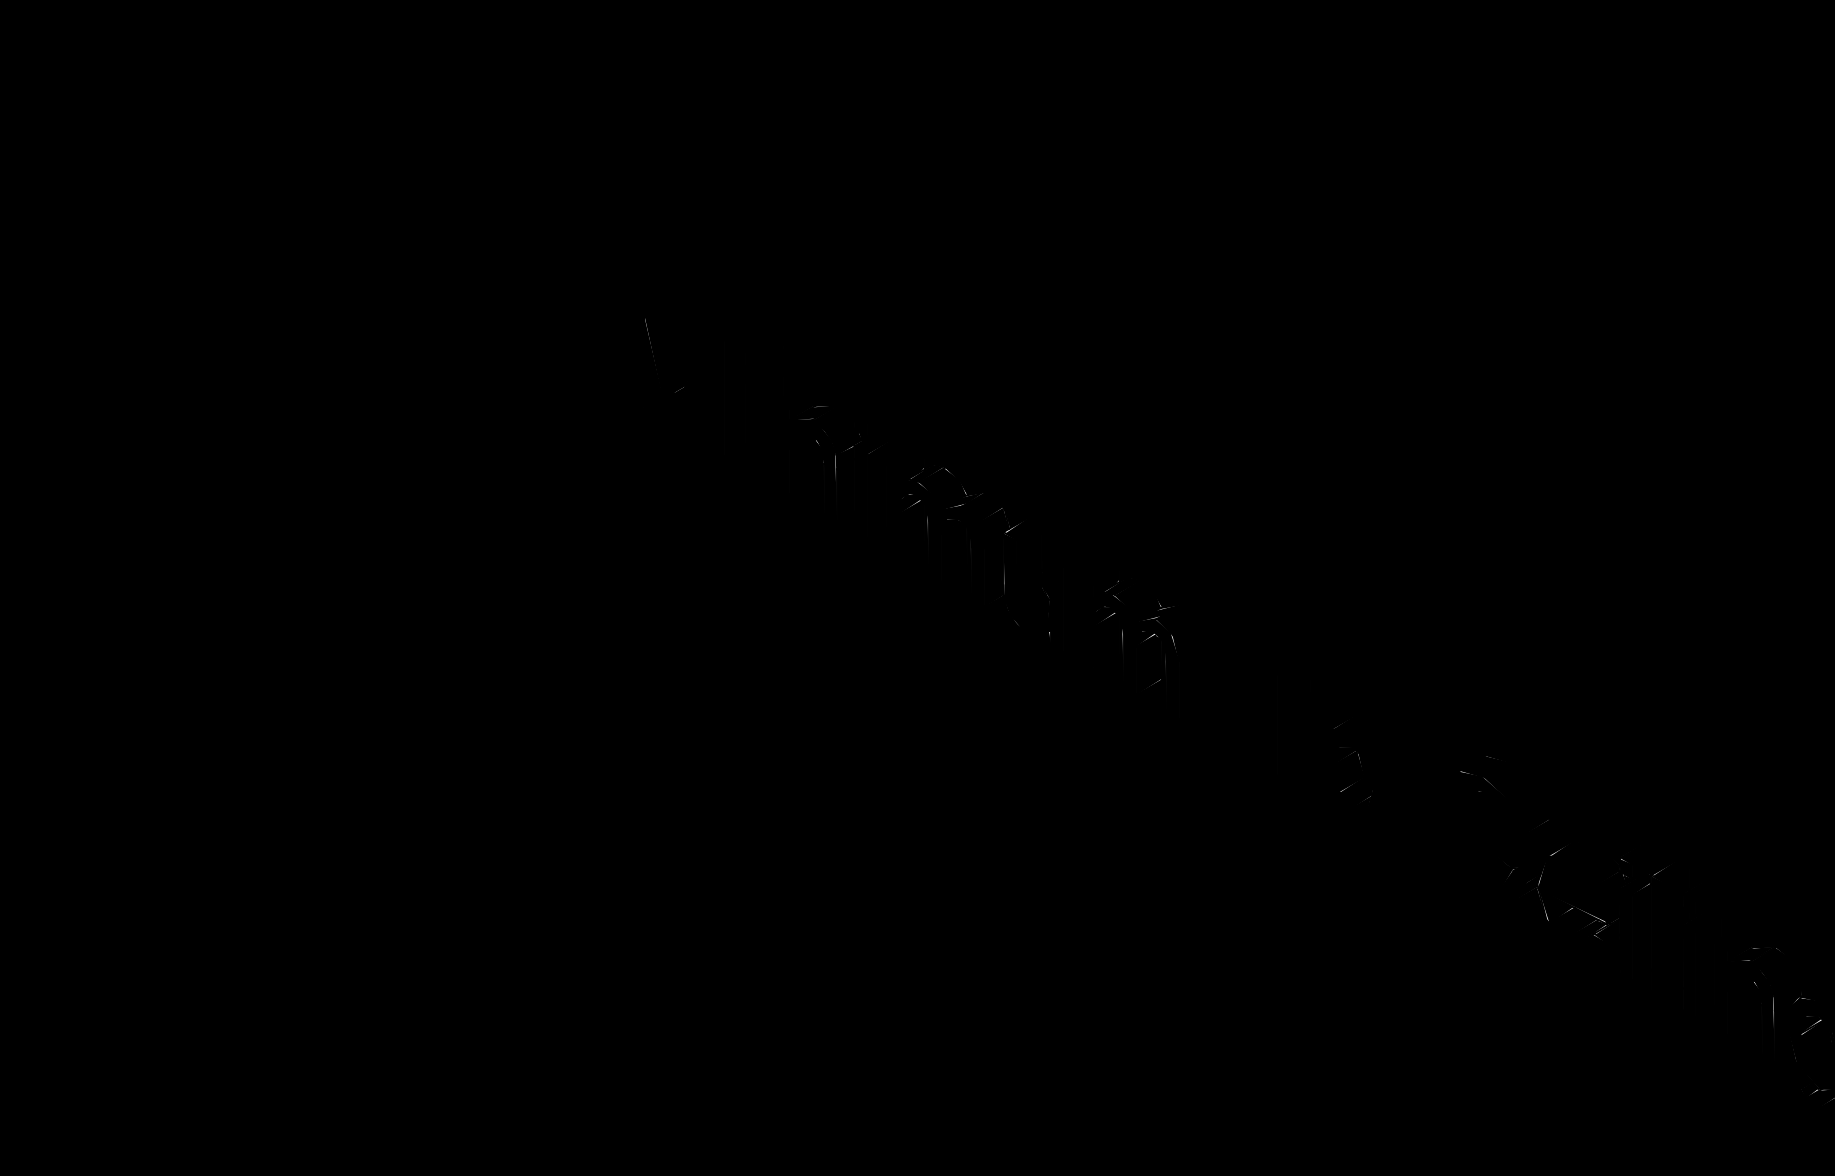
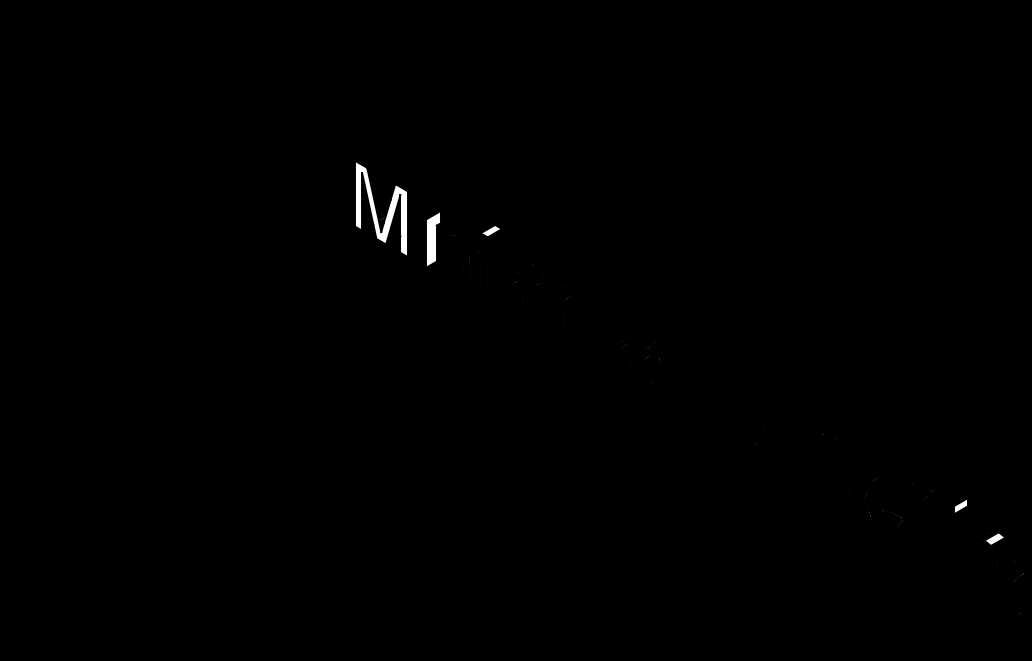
fill: (676, 371) -> (380, 208), removed
fill: (873, 410) -> (491, 230), removed
fill: (770, 426) -> (433, 239), removed
fill: (1707, 900) -> (960, 506), removed
fill: (1768, 959) -> (994, 539), removed

